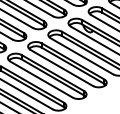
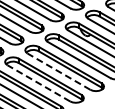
line: (61, 67) -> (58, 71), solid -> dashed
line: (41, 79) -> (38, 83), solid -> dashed

